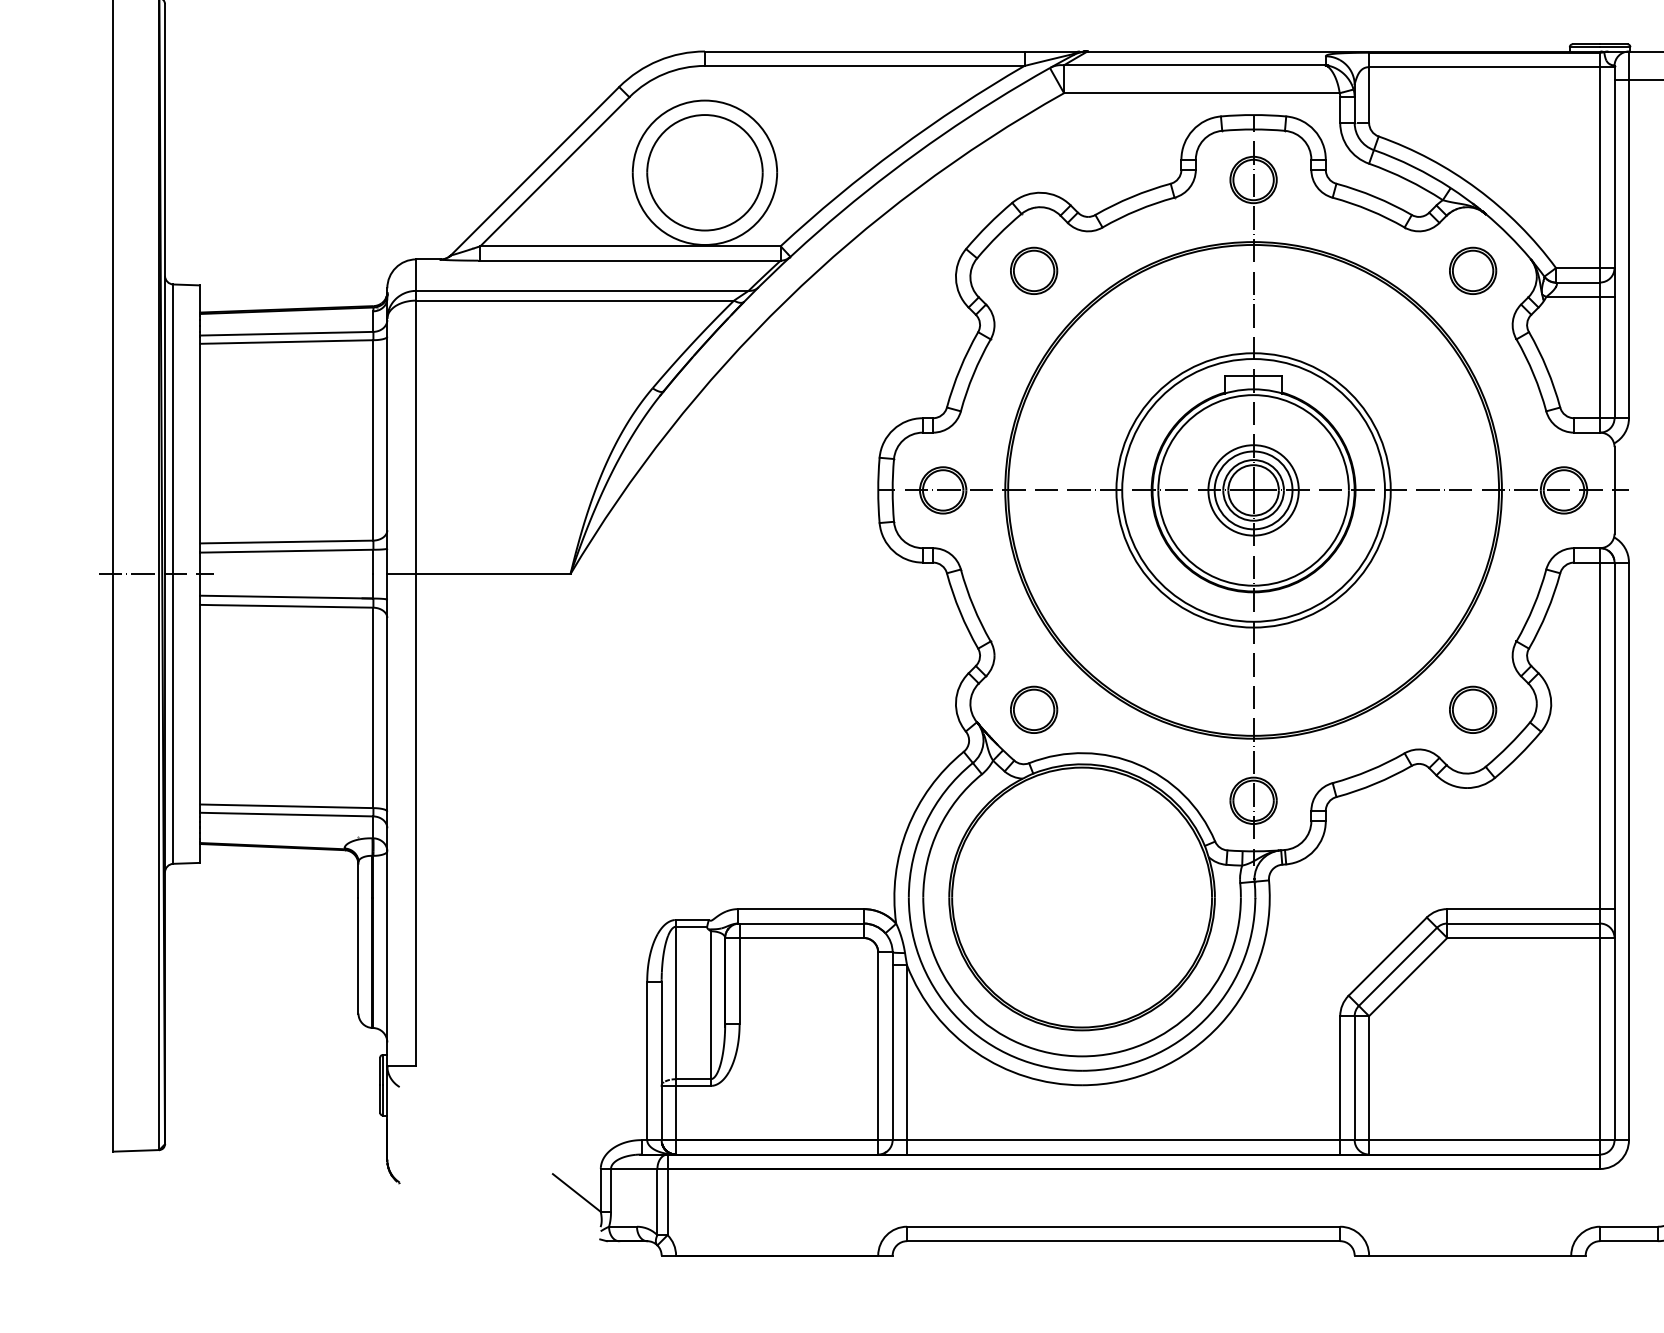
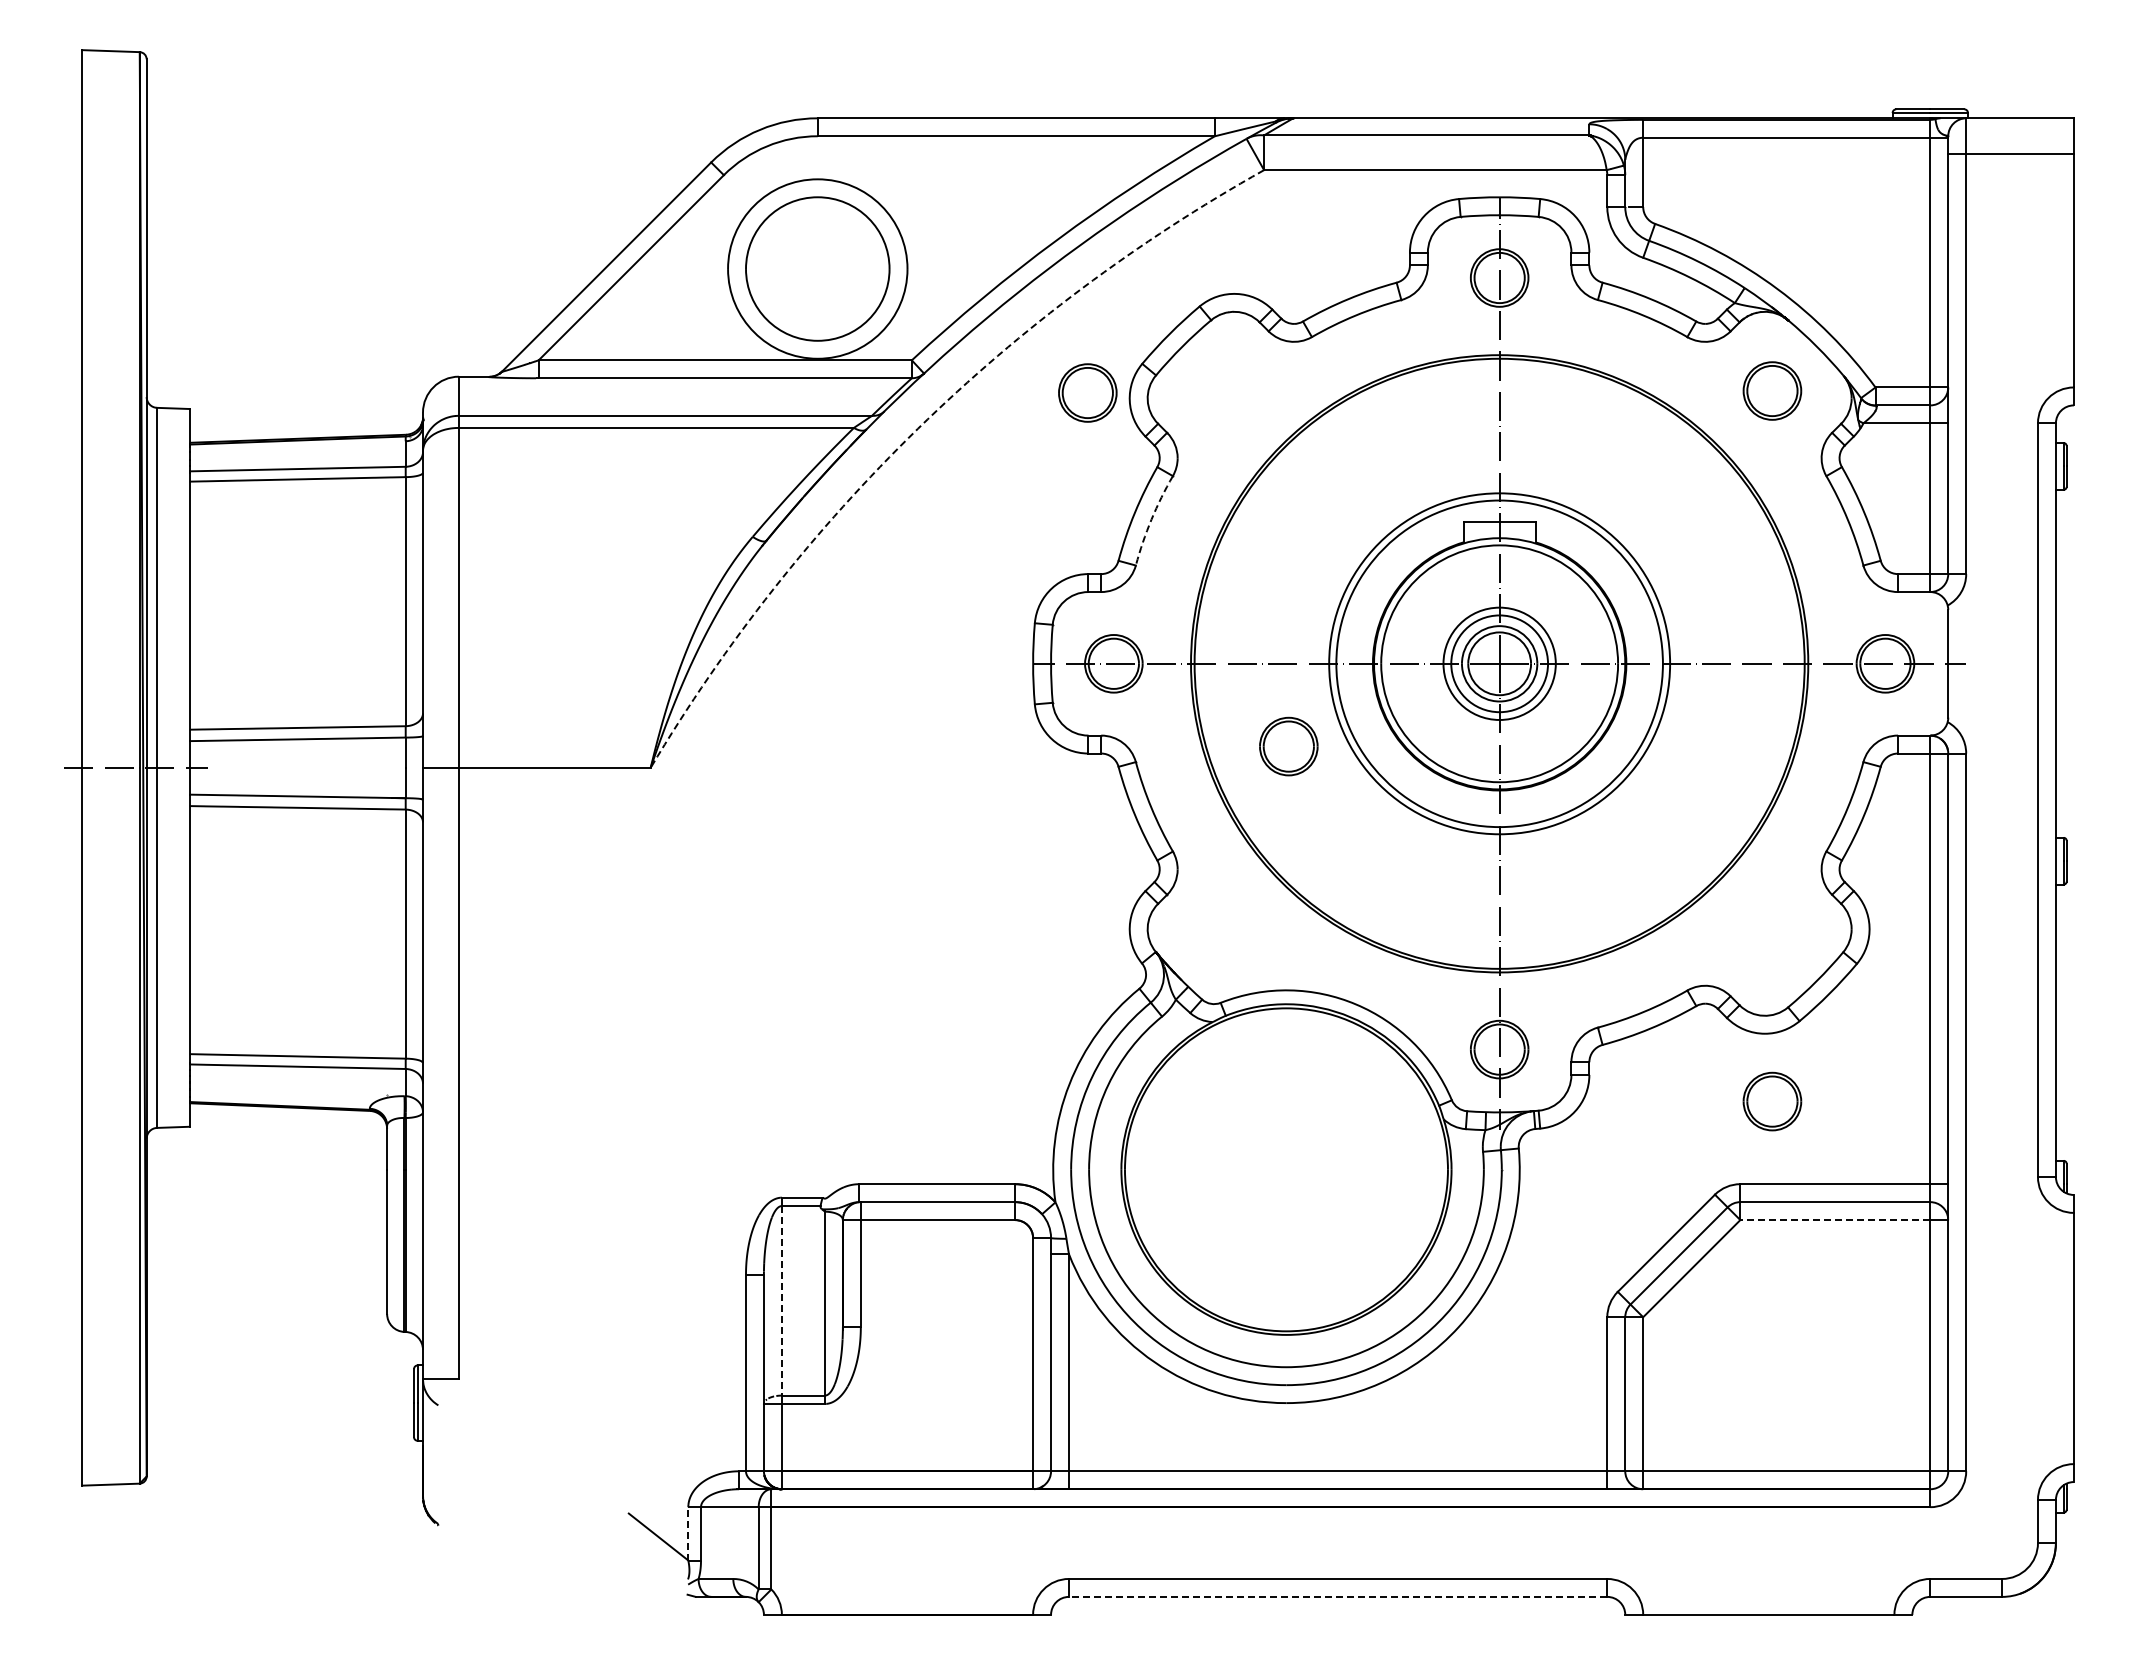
part: (1033, 270) -> (1087, 392), moved
arc: (786, 301) -> (918, 428), solid -> dashed
arc: (973, 374) -> (1151, 519), solid -> dashed
part: (1033, 709) -> (1288, 746), moved
part: (1473, 709) -> (1772, 1101), moved
line: (1523, 938) -> (1835, 1220), solid -> dashed
line: (675, 1002) -> (781, 1300), solid -> dashed
line: (600, 1190) -> (688, 1533), solid -> dashed
line: (1123, 1240) -> (1337, 1596), solid -> dashed

